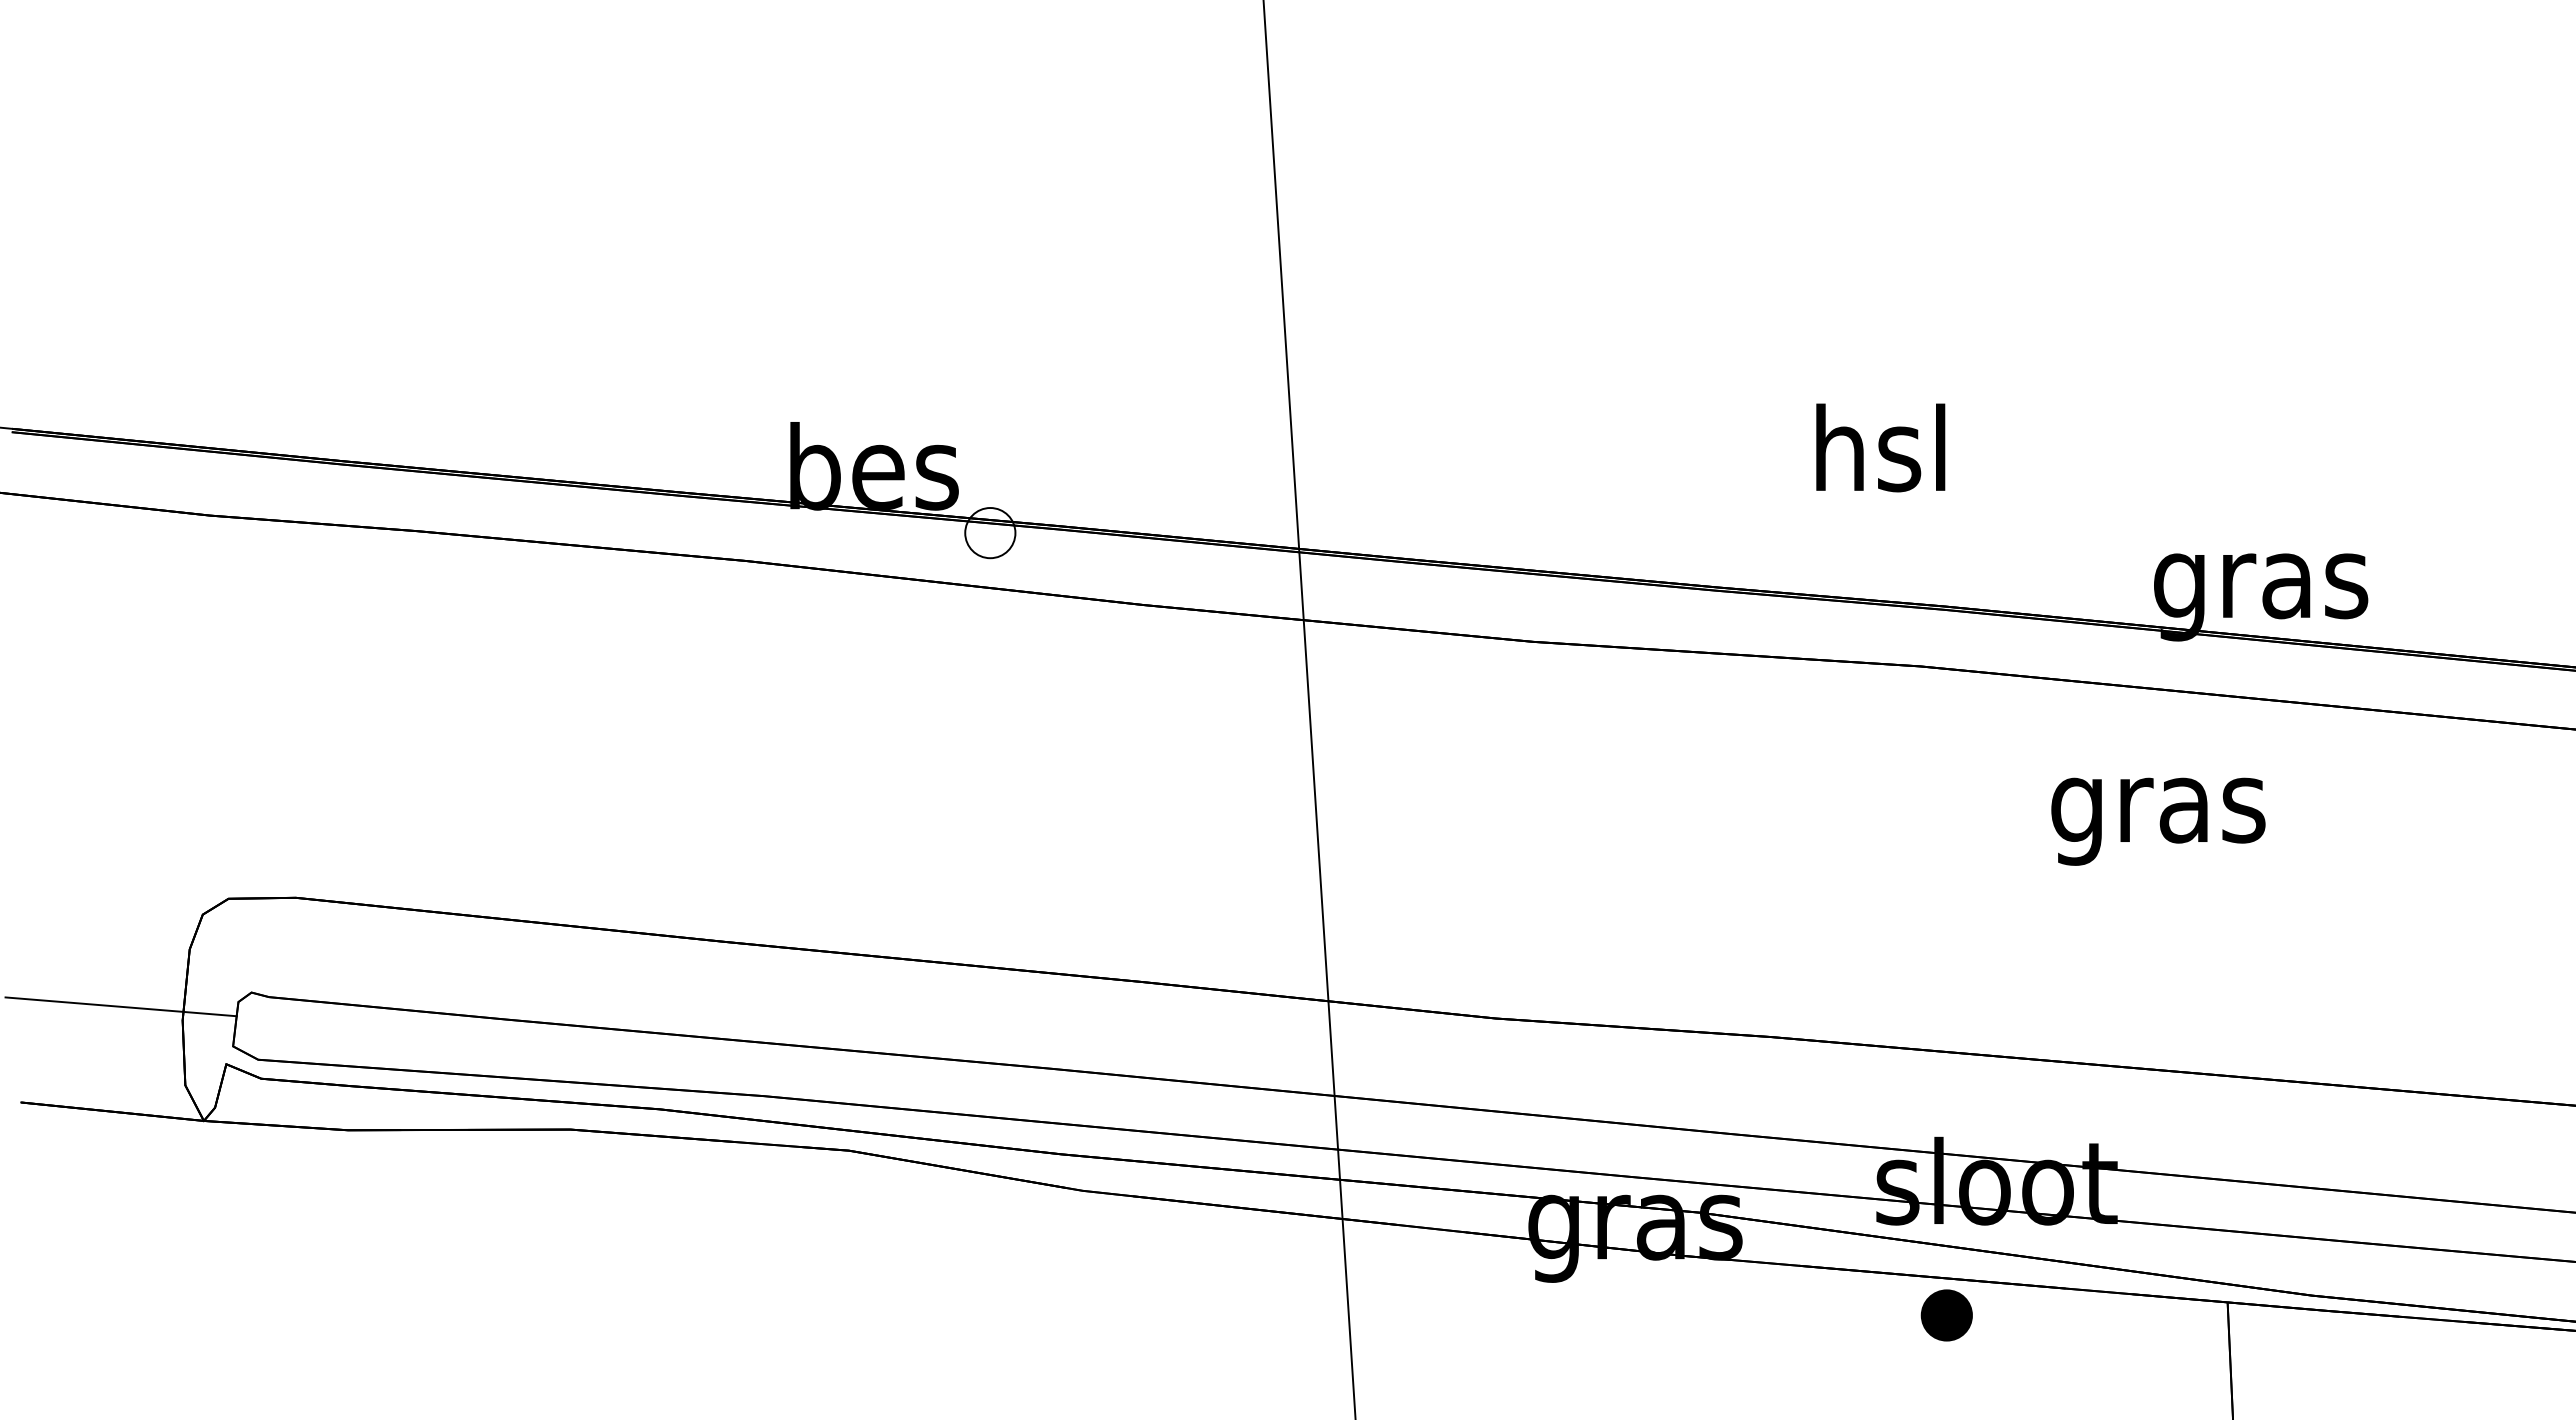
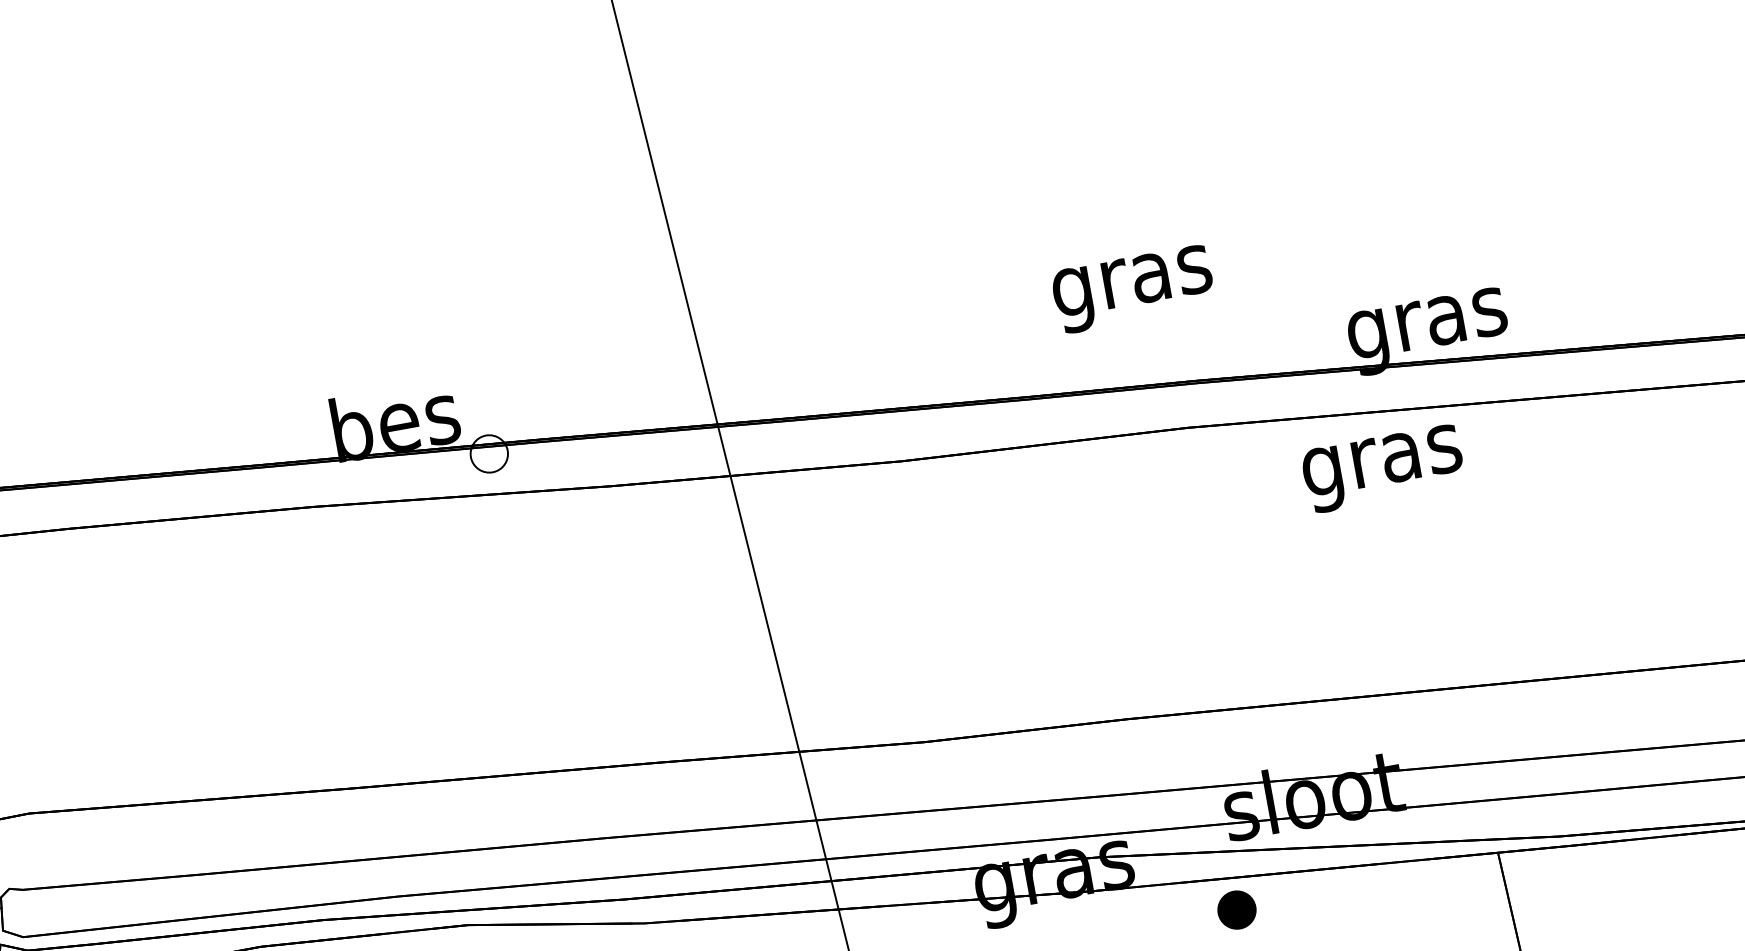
text: (1881, 458) -> (1132, 280), hsl -> gras
text: (2158, 821) -> (1383, 468), moved
part: (1946, 1315) -> (1236, 910), moved

